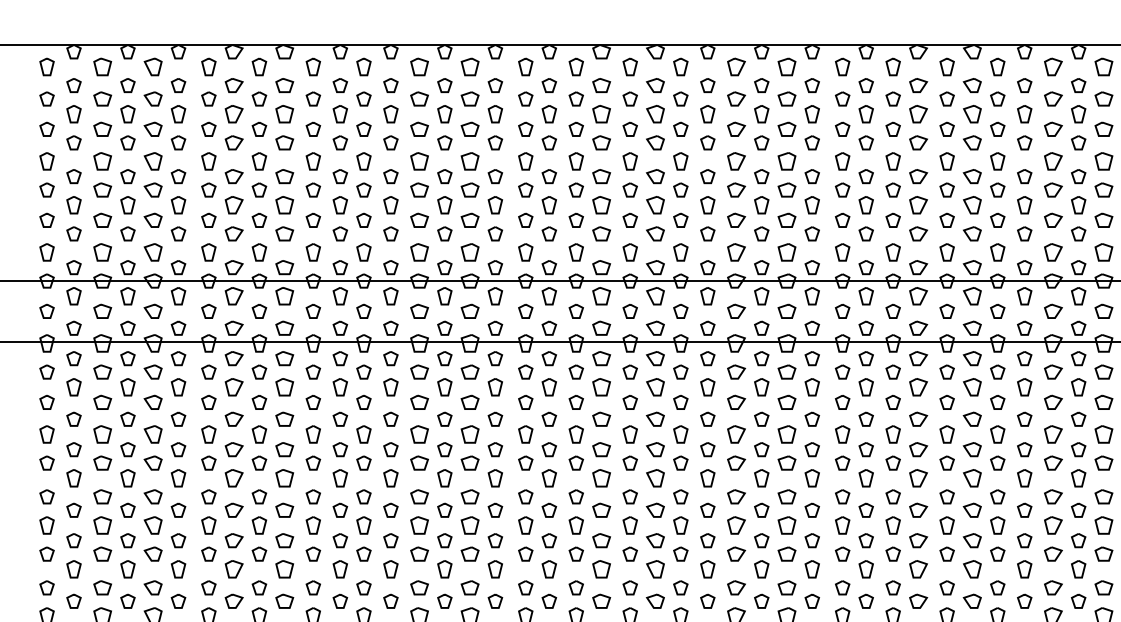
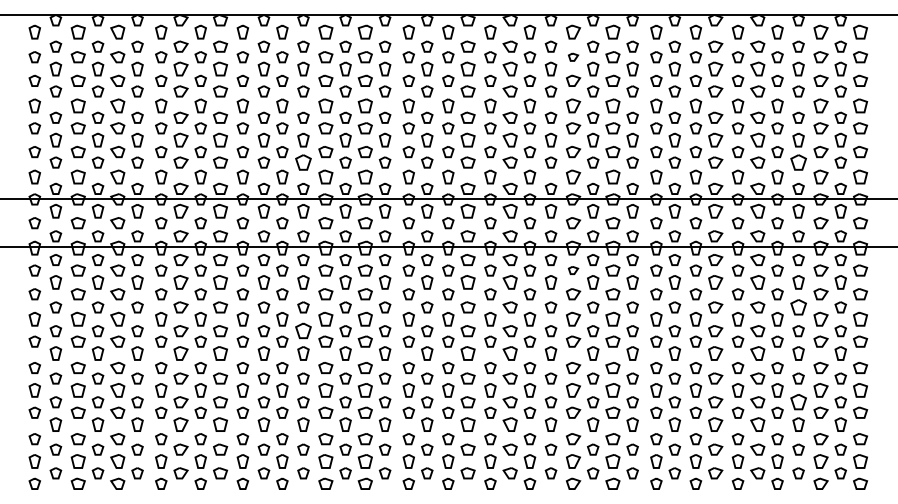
part: (736, 99) -> (573, 57), size x0.7
part: (390, 233) -> (303, 162), size x1.4
part: (1024, 233) -> (798, 162), size x1.4
part: (736, 372) -> (573, 270), size x0.7
part: (1024, 419) -> (798, 307), size x1.4
part: (390, 450) -> (303, 331), size x1.4
part: (1024, 541) -> (798, 402), size x1.4

